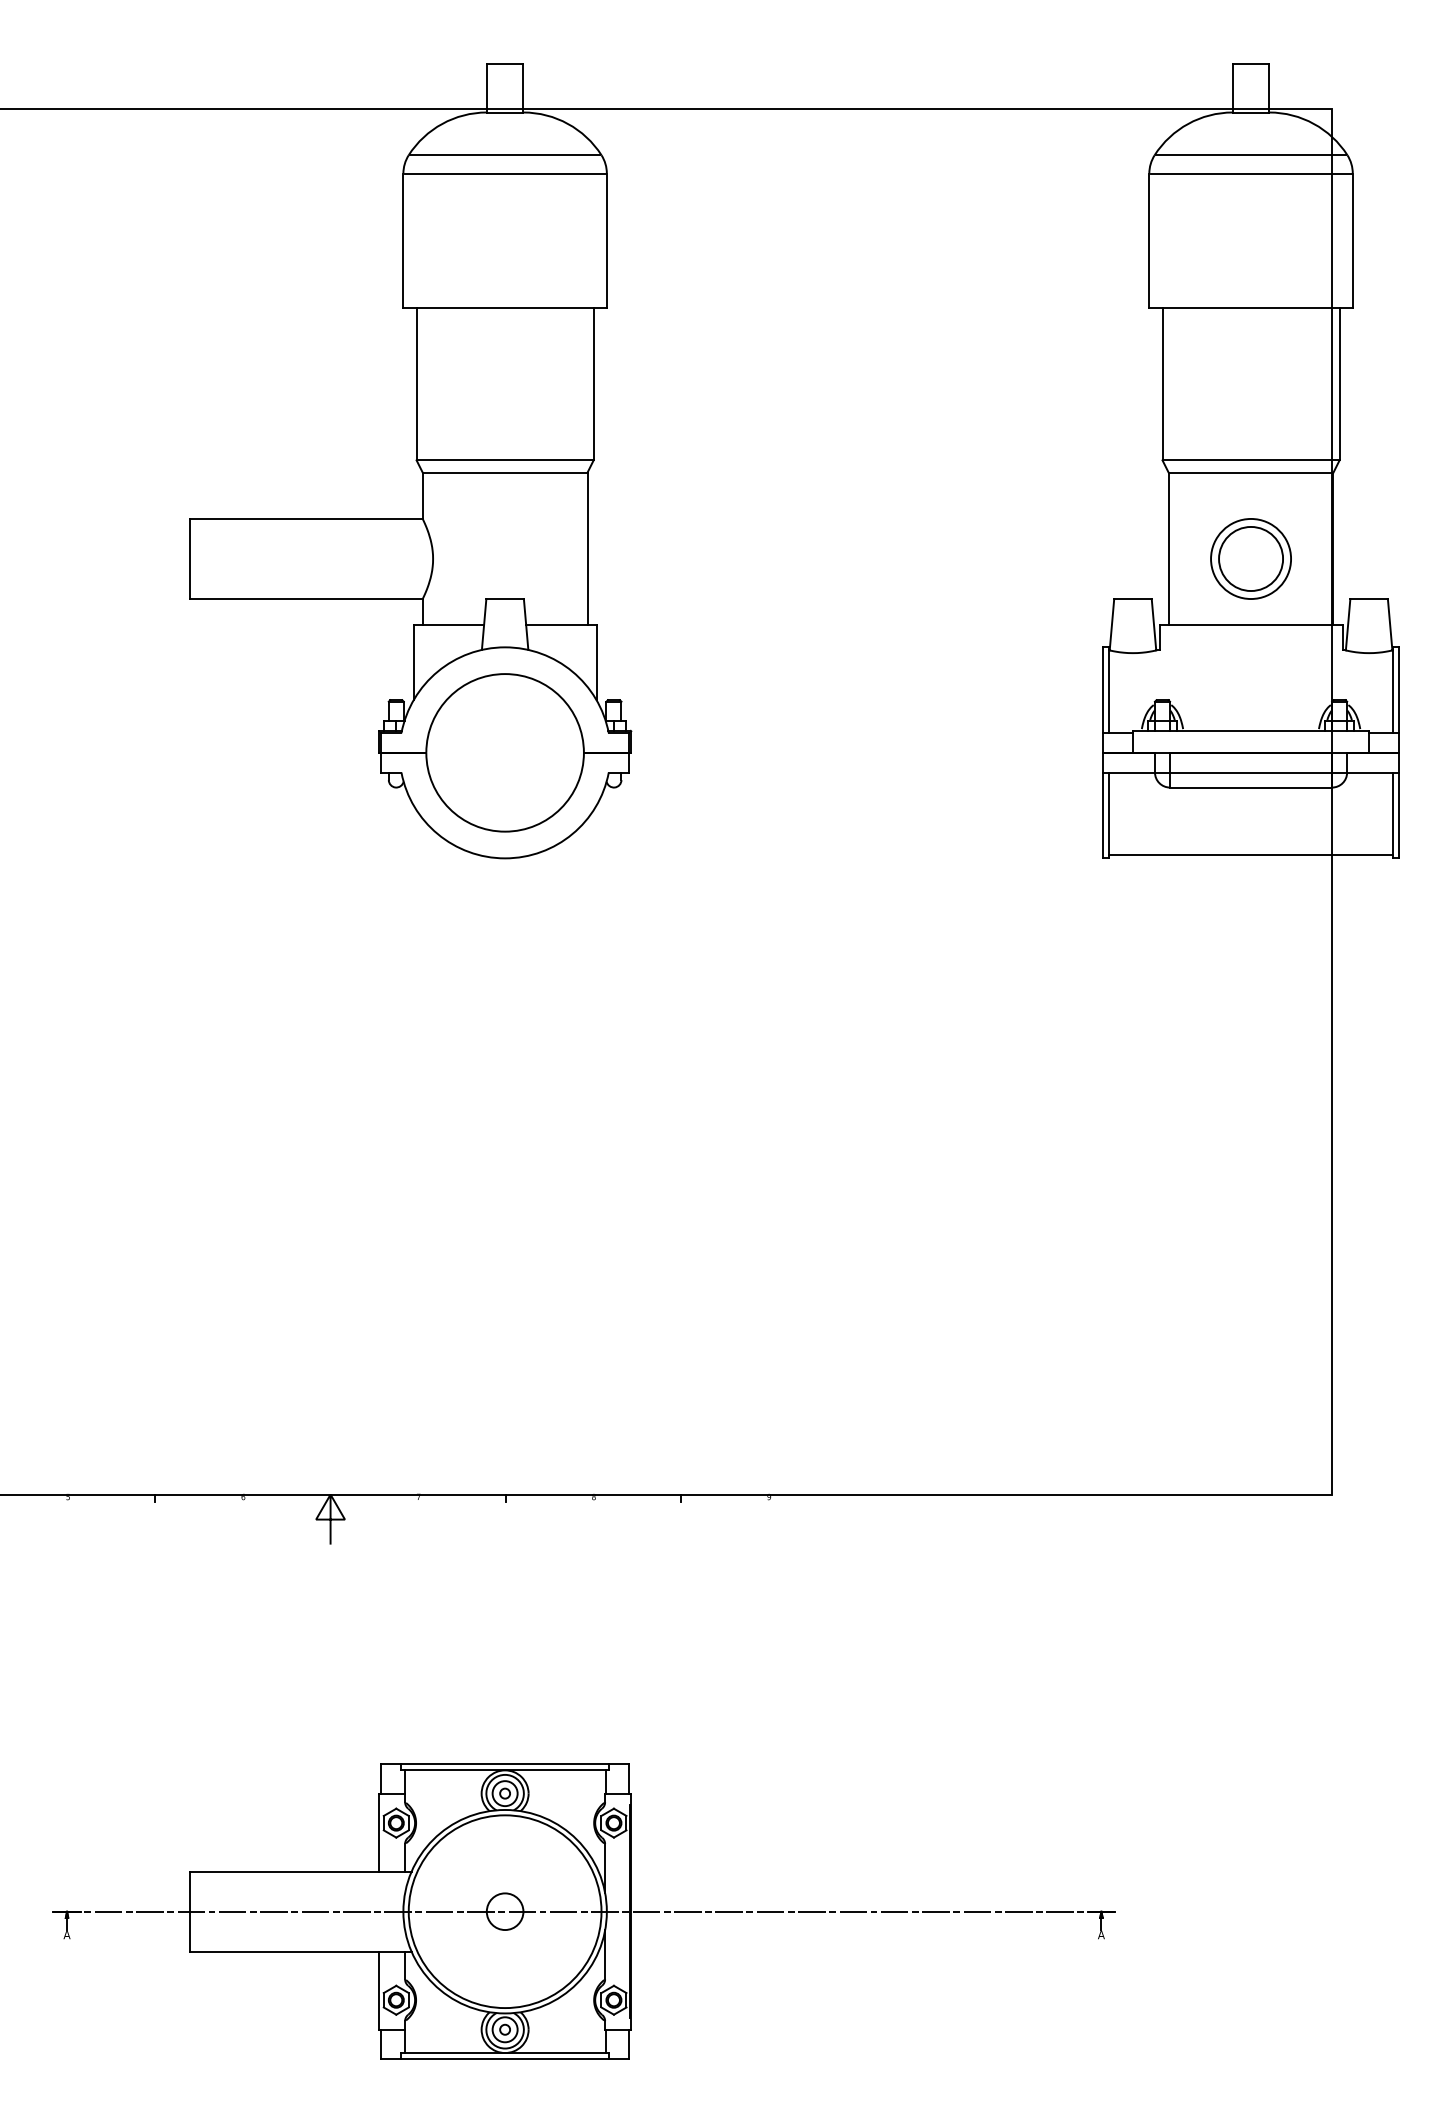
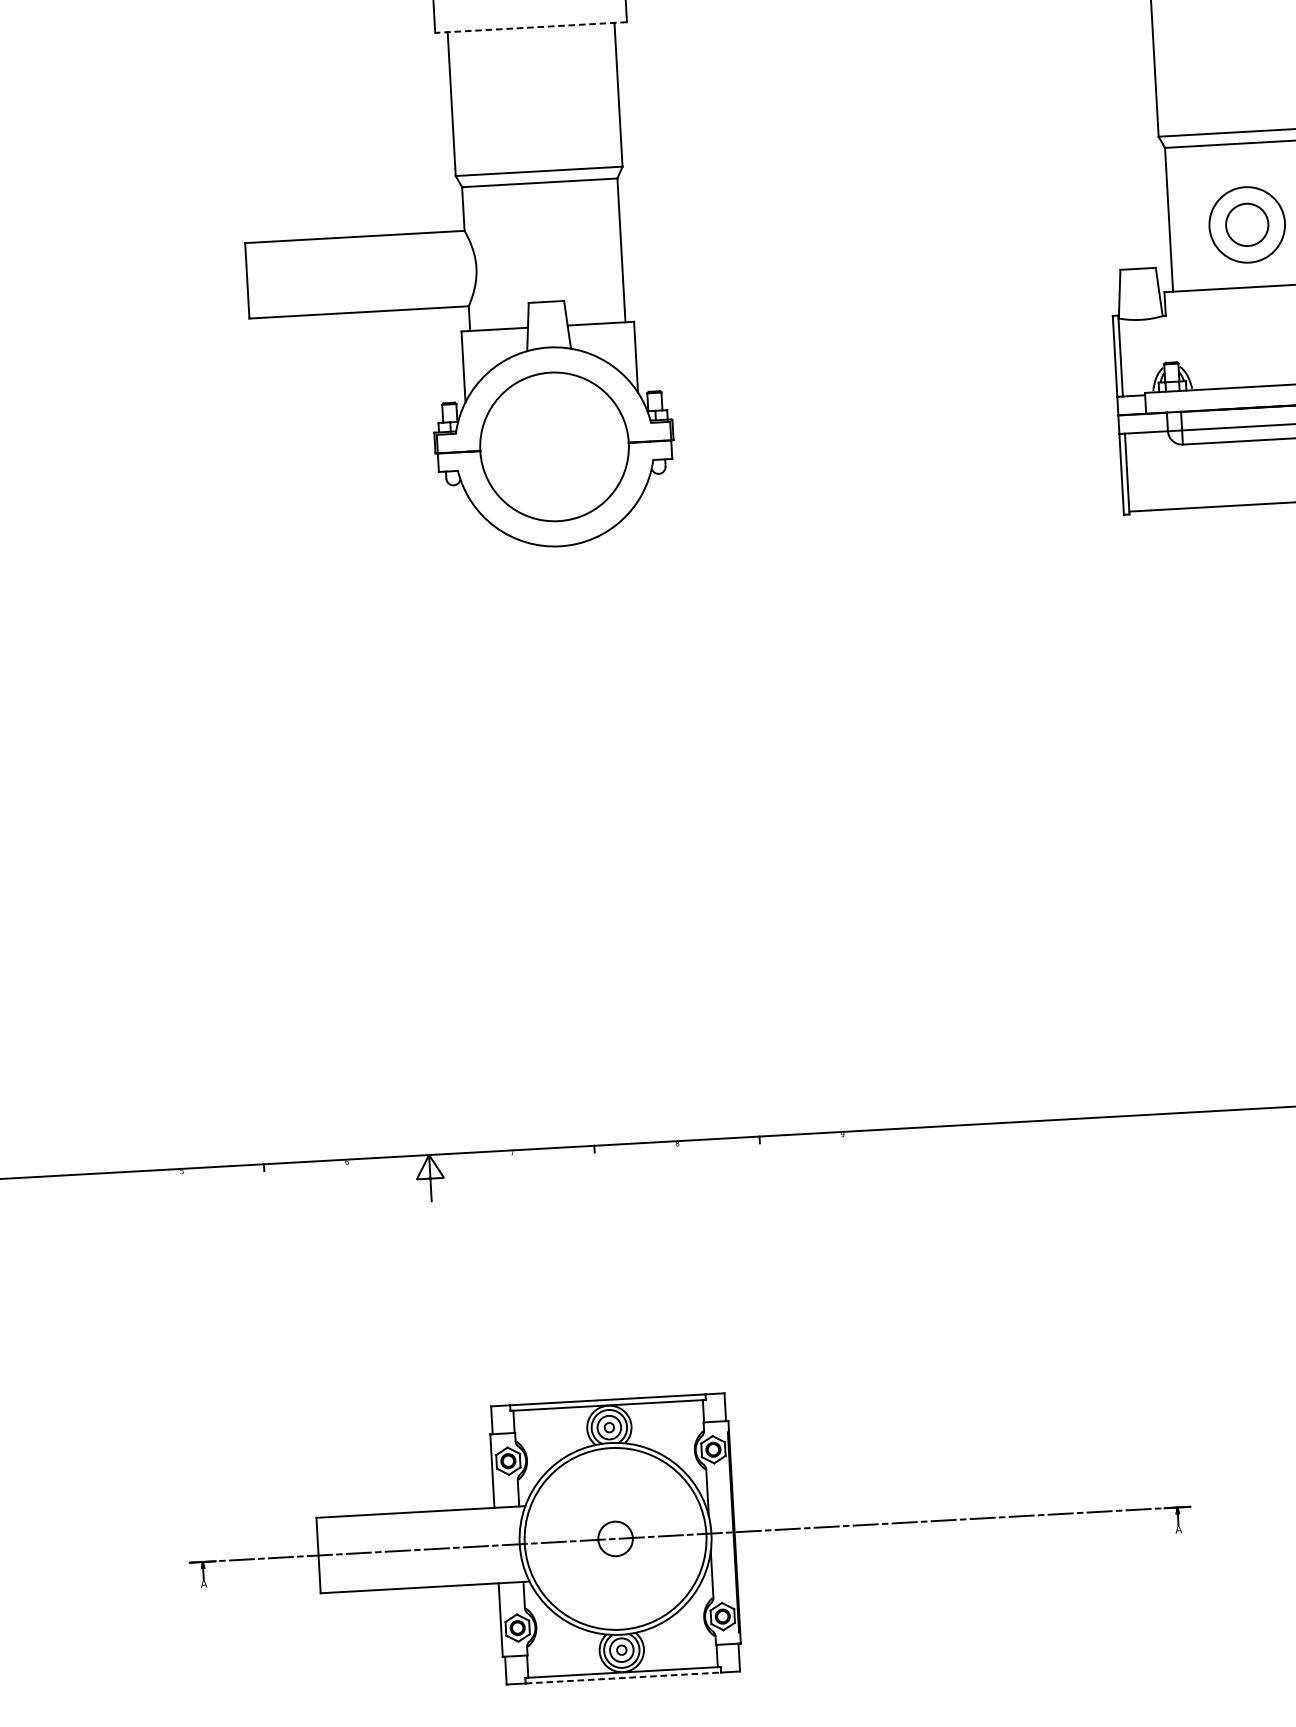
line: (505, 307) -> (531, 27), solid -> dashed
circle: (1251, 558) -> (1247, 224), size x0.7
line: (505, 2059) -> (623, 1678), solid -> dashed

